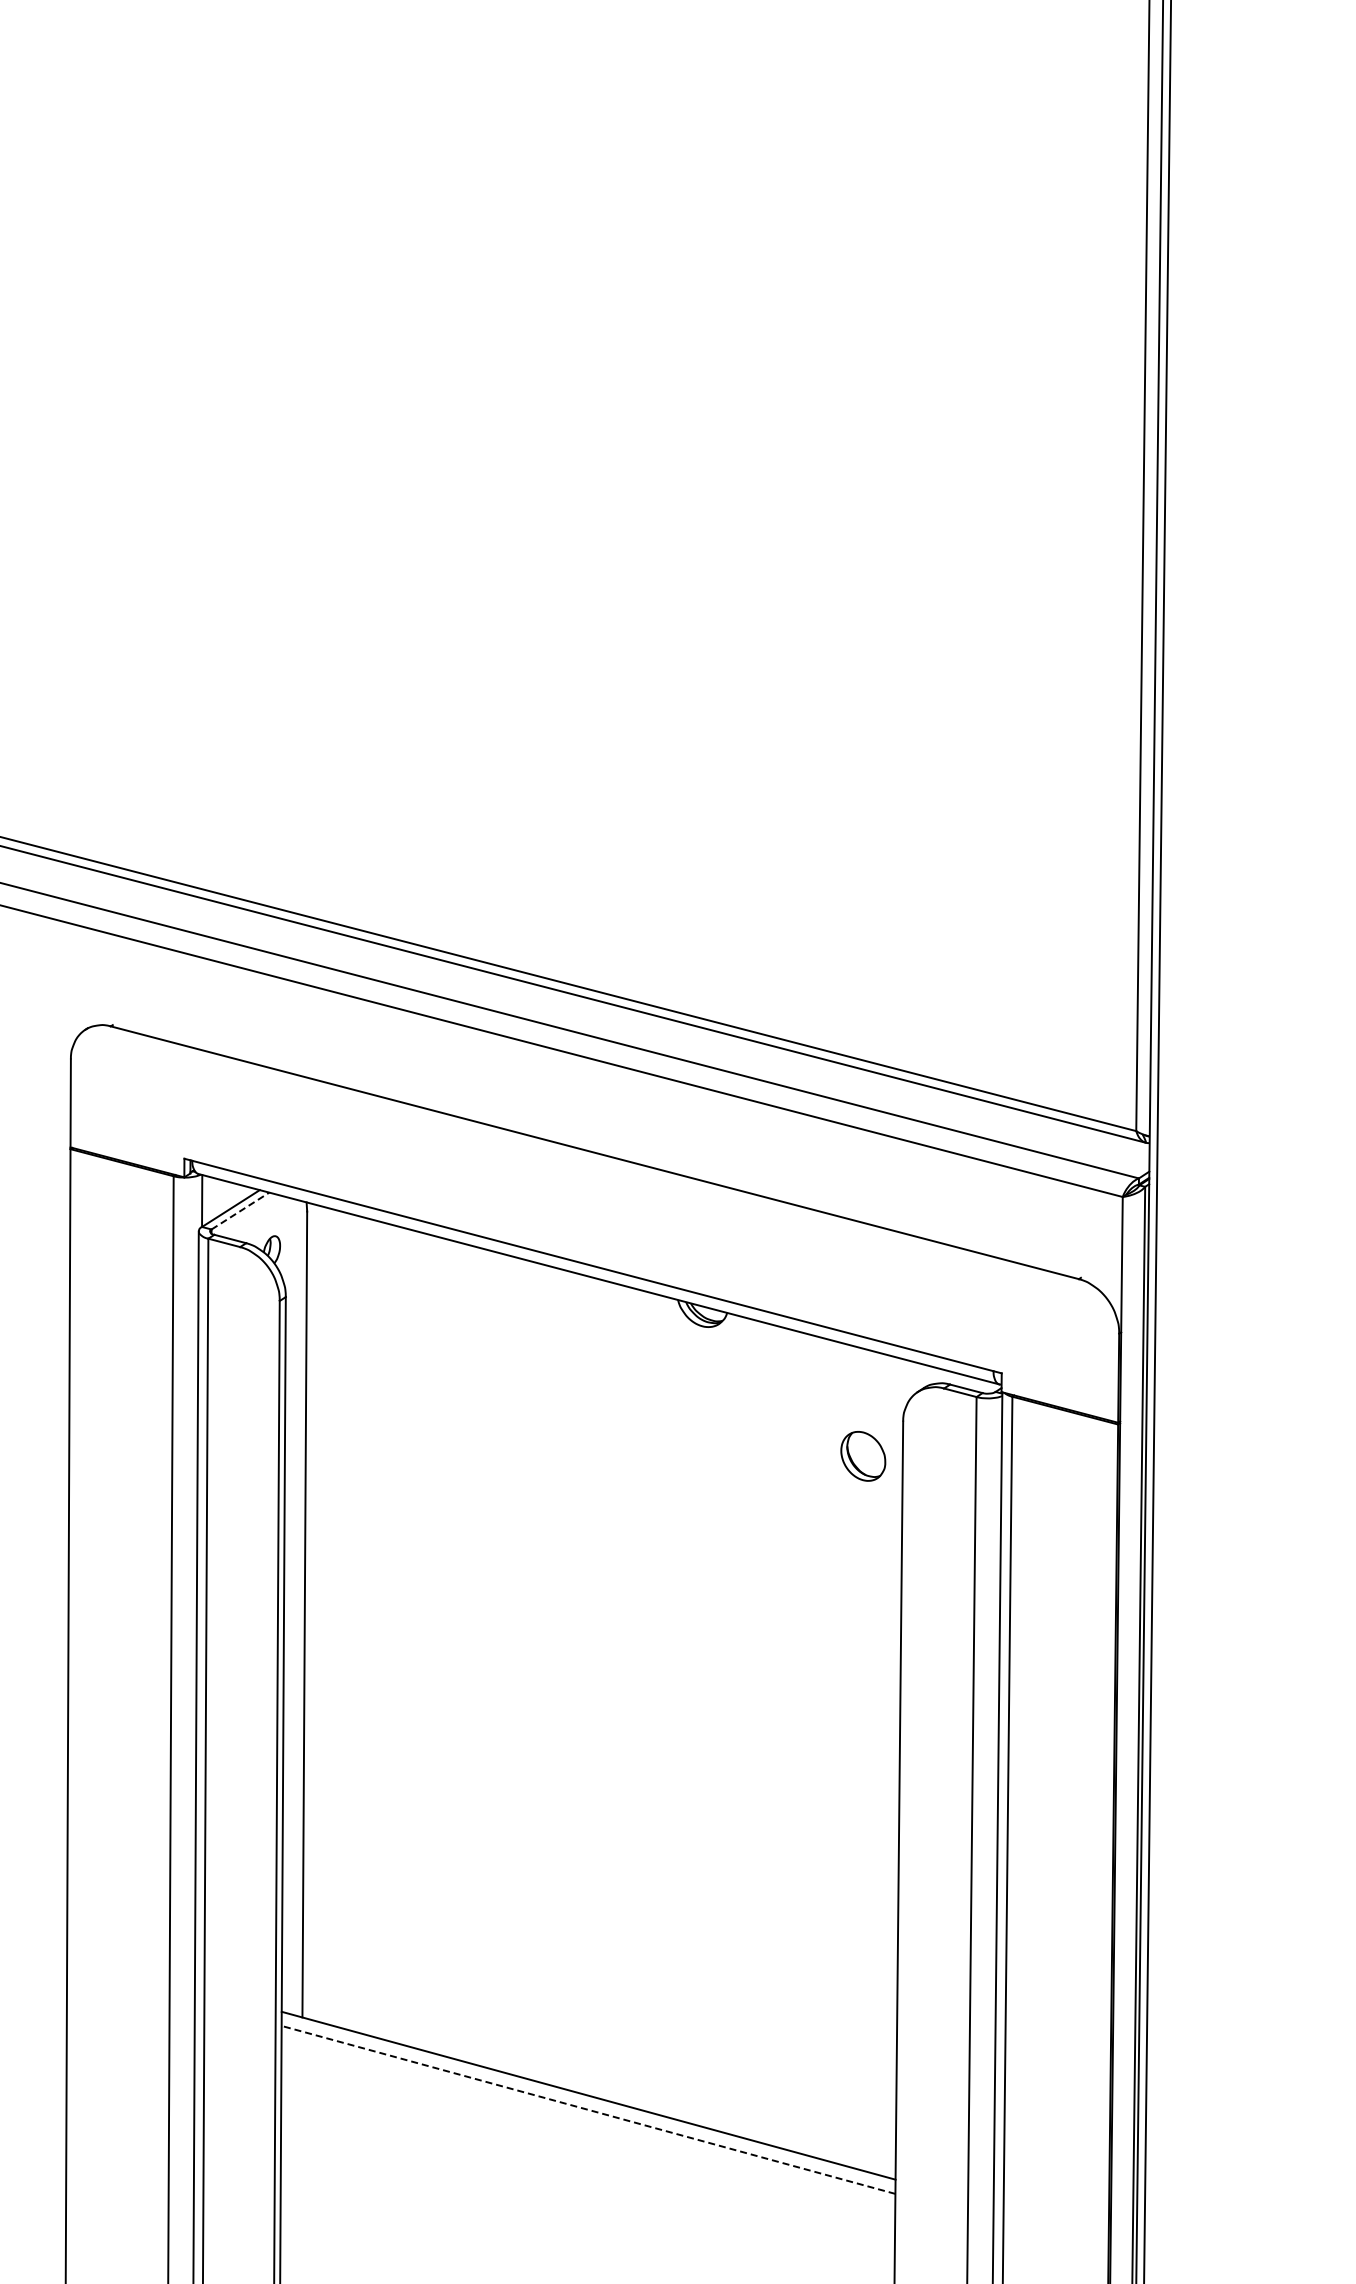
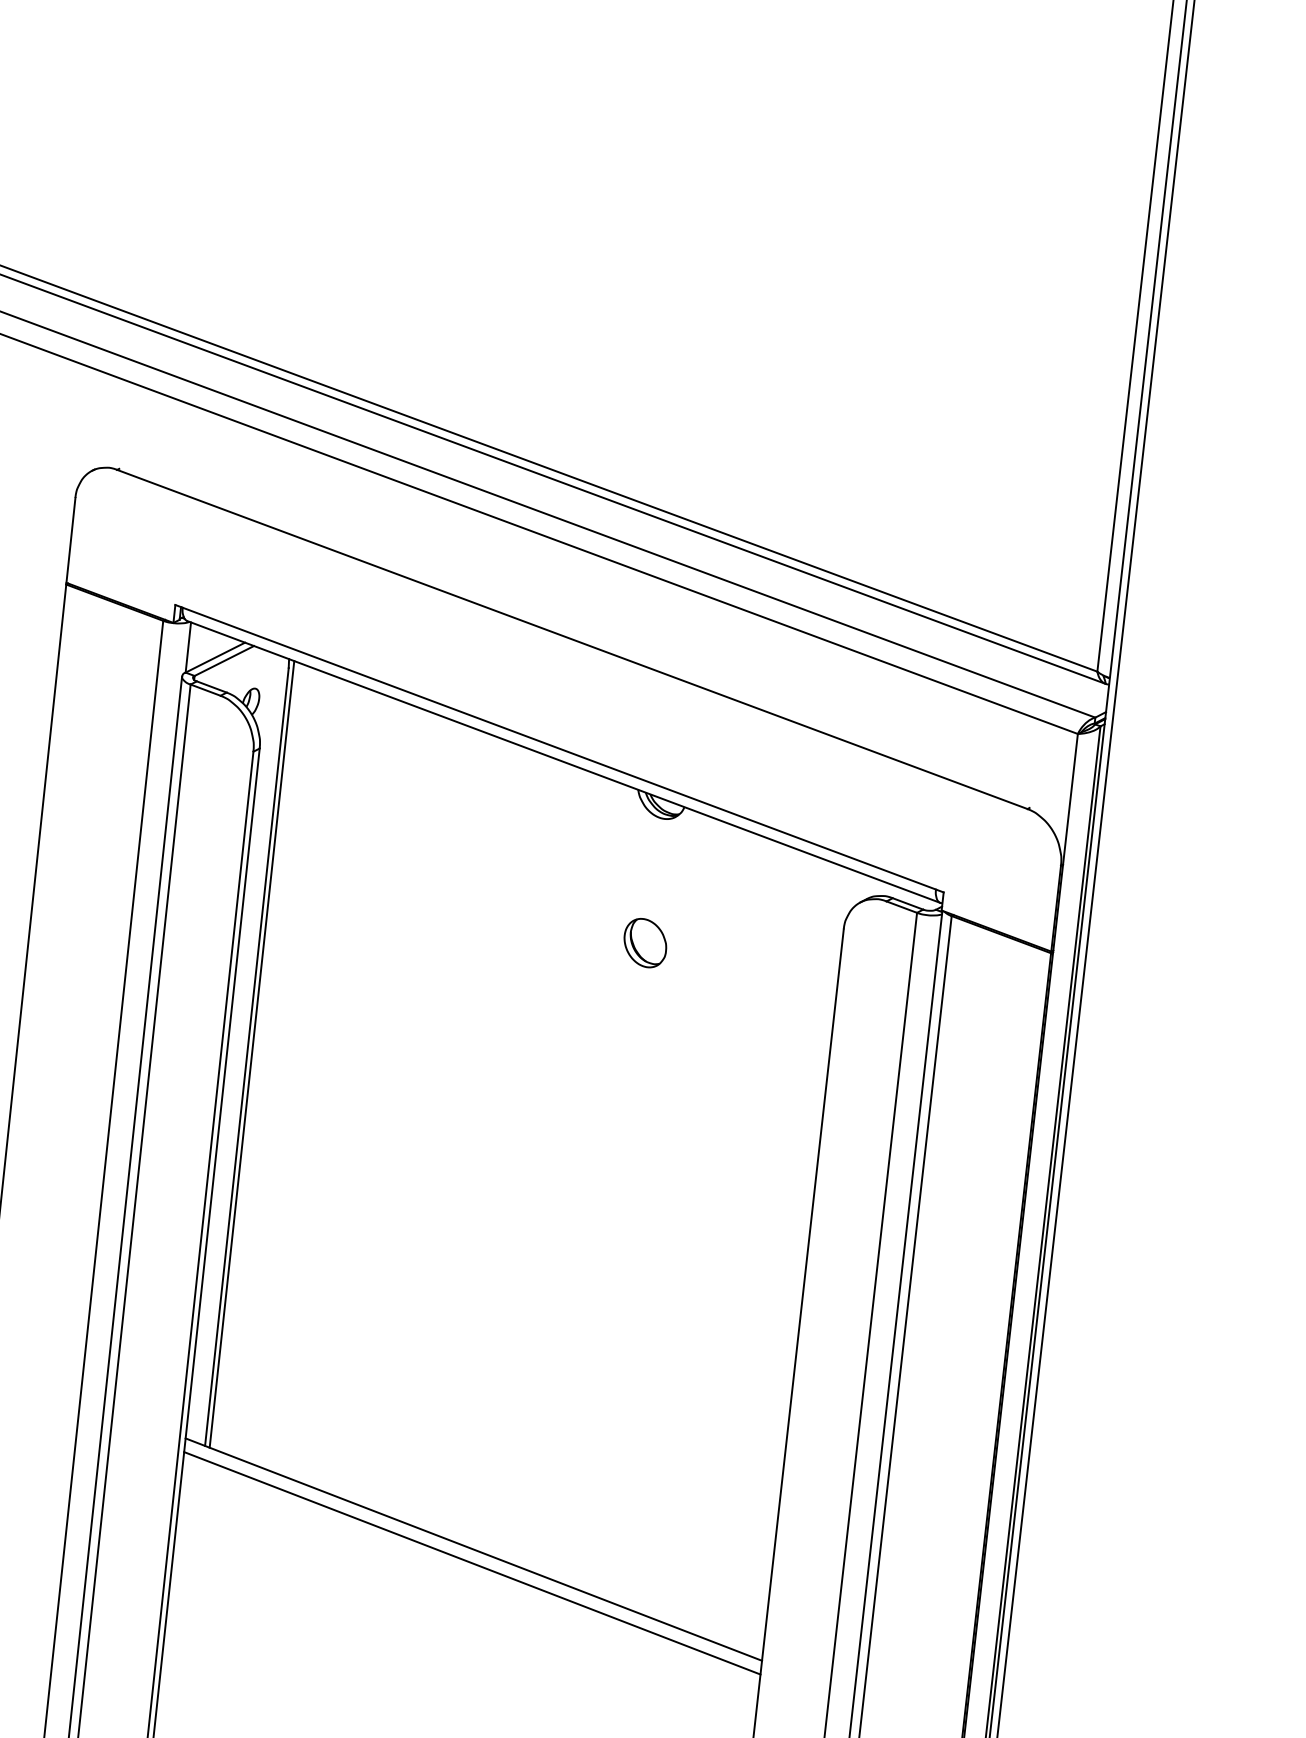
line: (240, 1210) -> (224, 660), dashed -> solid
part: (863, 1456) -> (645, 943), moved
line: (309, 1610) -> (251, 1053), added
line: (588, 2109) -> (472, 1562), dashed -> solid

